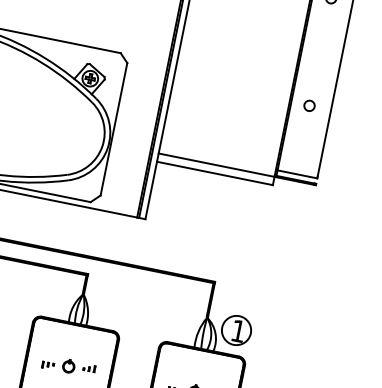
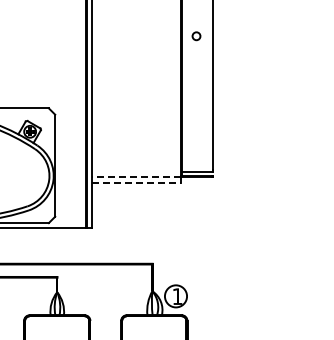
circle: (309, 105) -> (196, 118), removed
line: (216, 164) -> (136, 176), solid -> dashed
line: (214, 173) -> (136, 183), solid -> dashed

